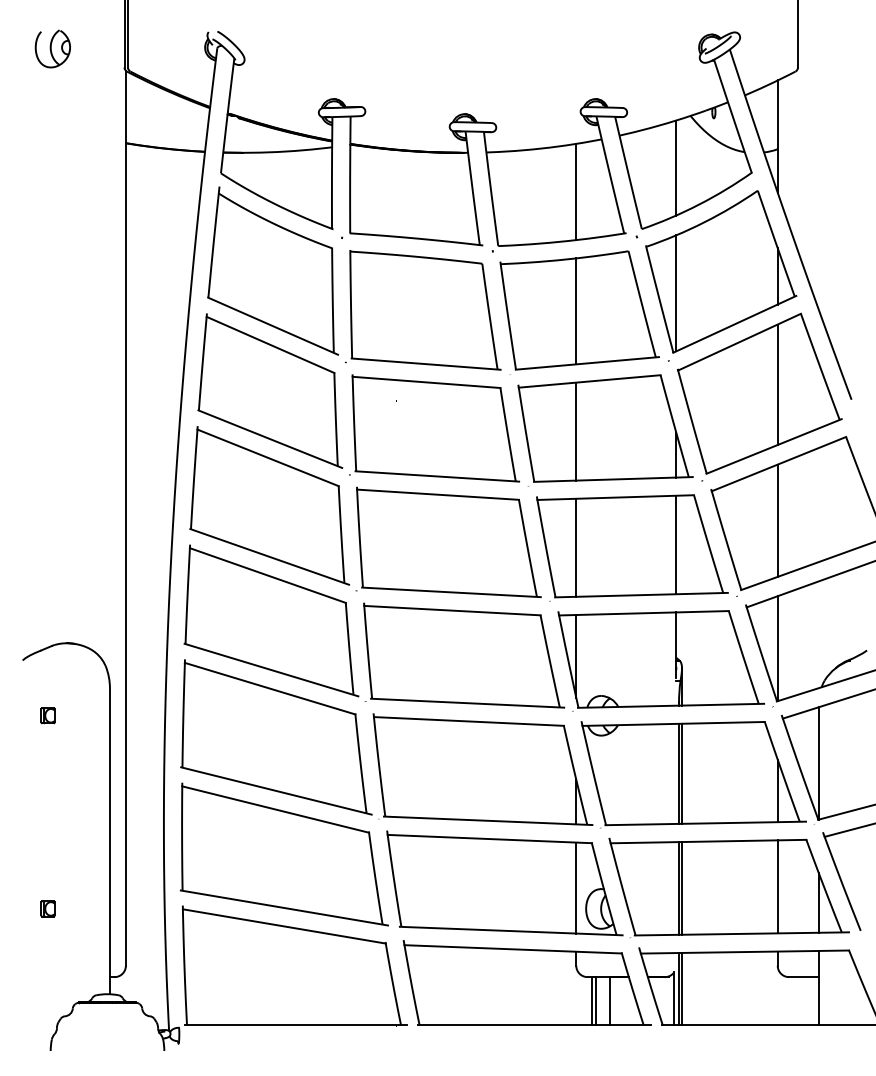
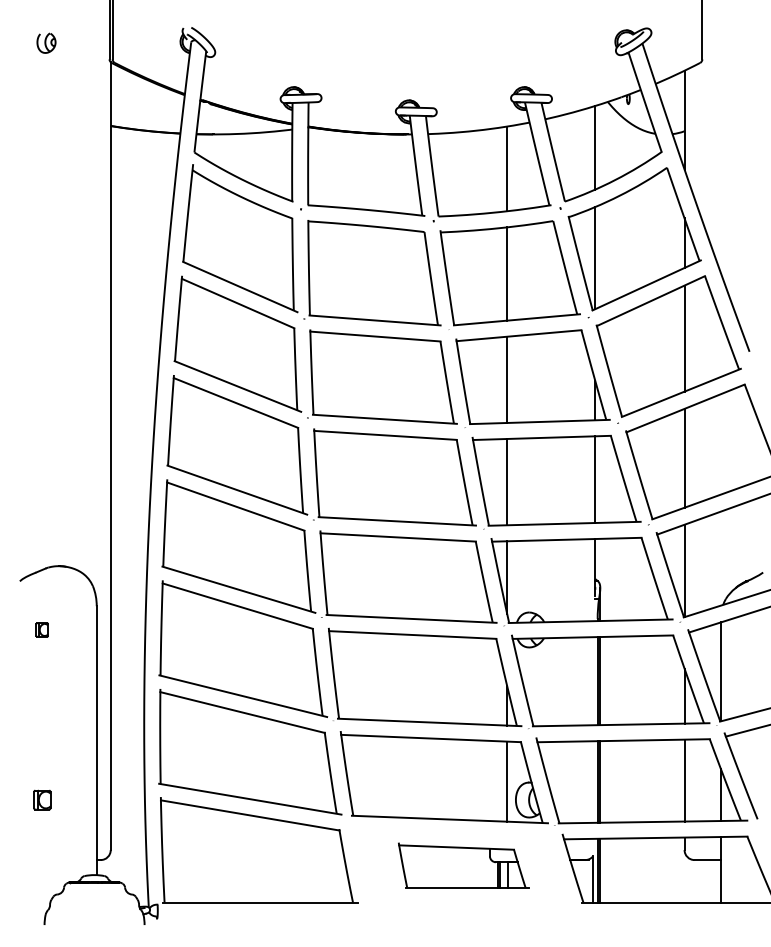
part: (52, 49) -> (46, 43), size x0.6
part: (47, 908) -> (41, 799), size x1.4
part: (526, 983) -> (463, 865), size x0.6

